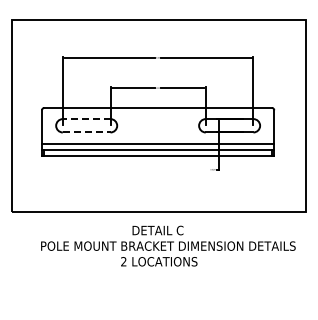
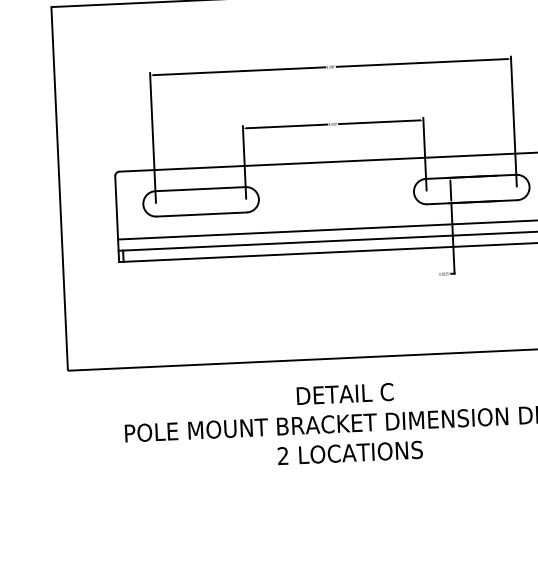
line: (86, 119) -> (200, 189), dashed -> solid
line: (86, 132) -> (201, 214), dashed -> solid

